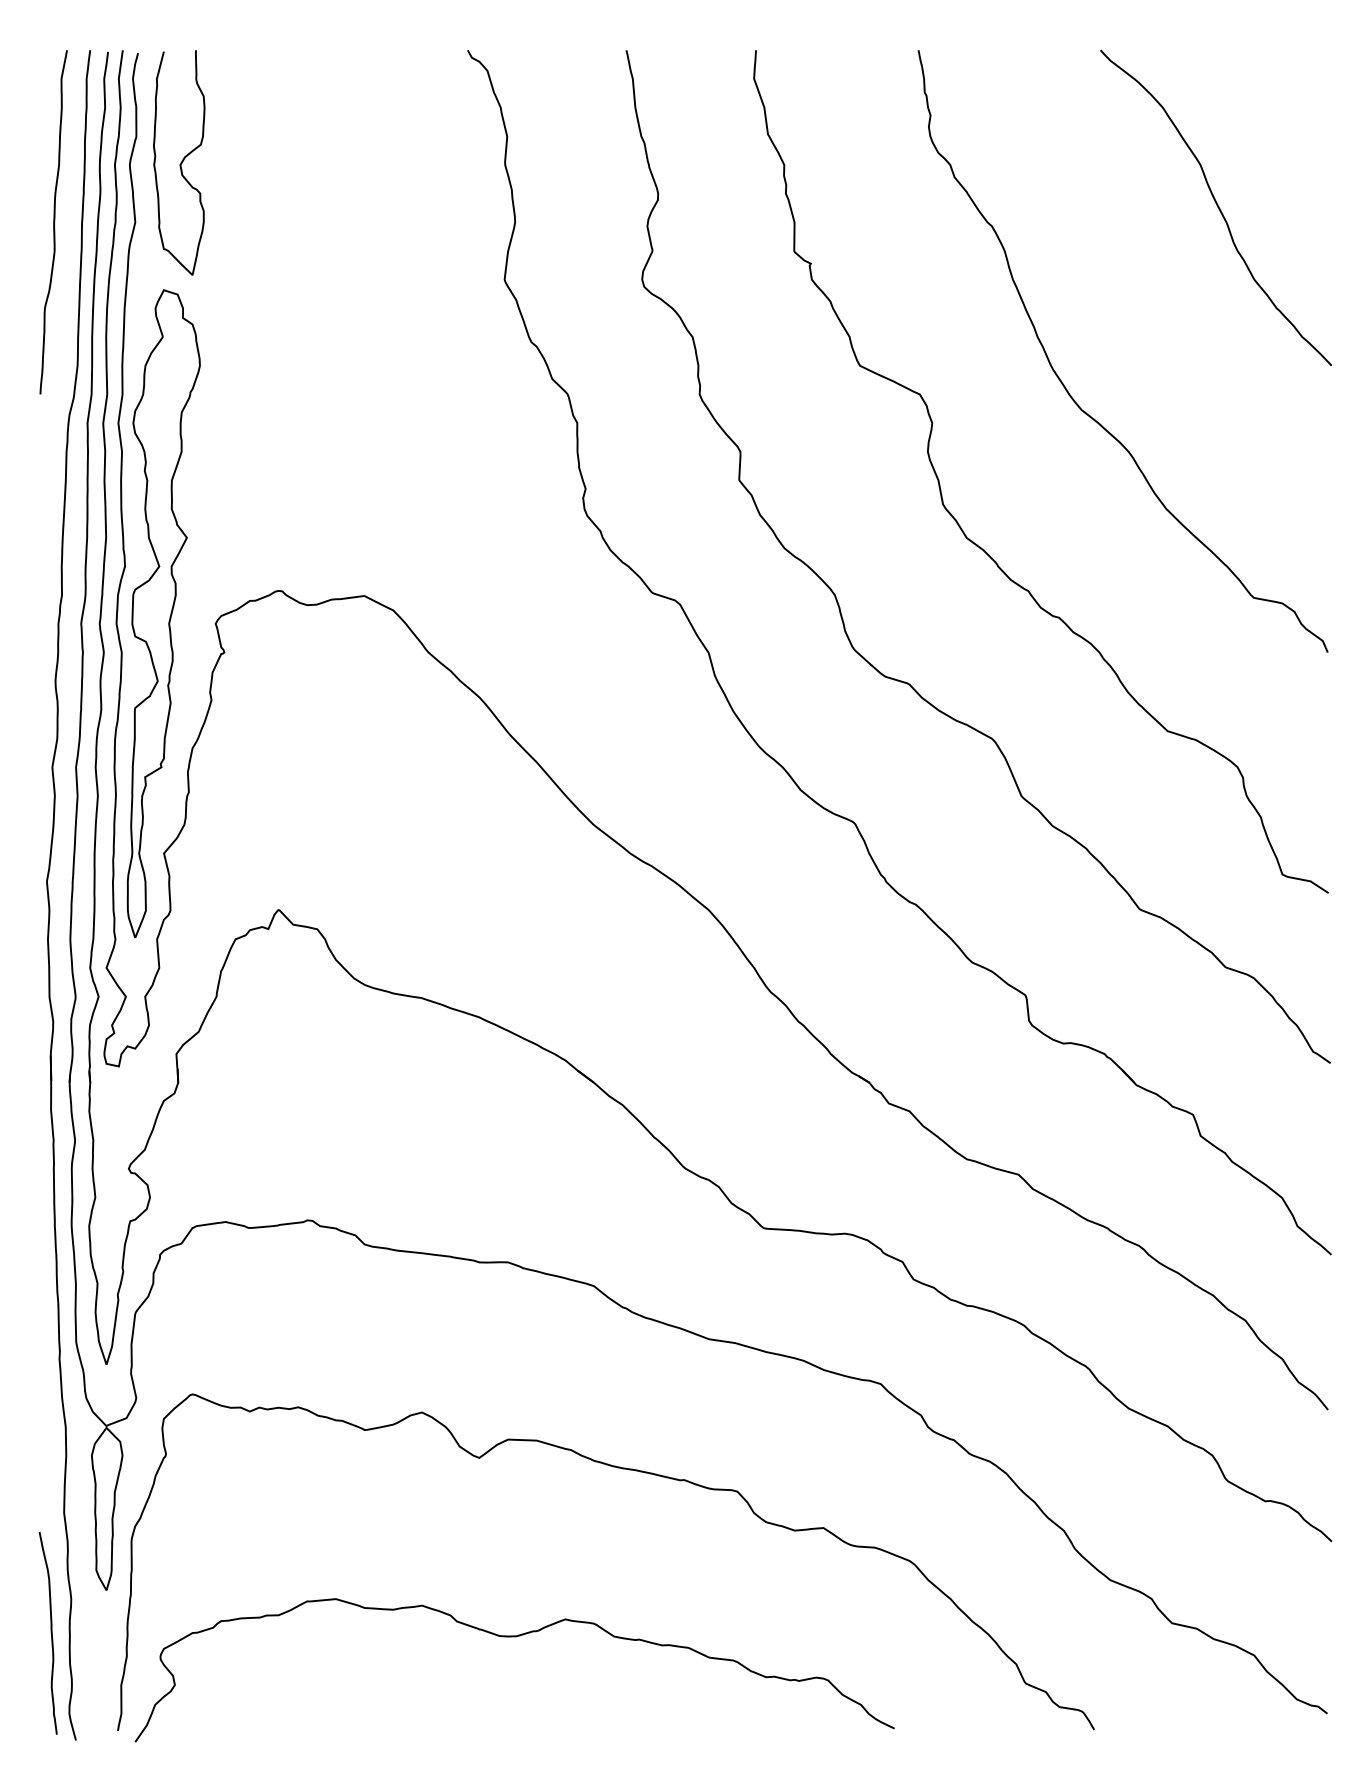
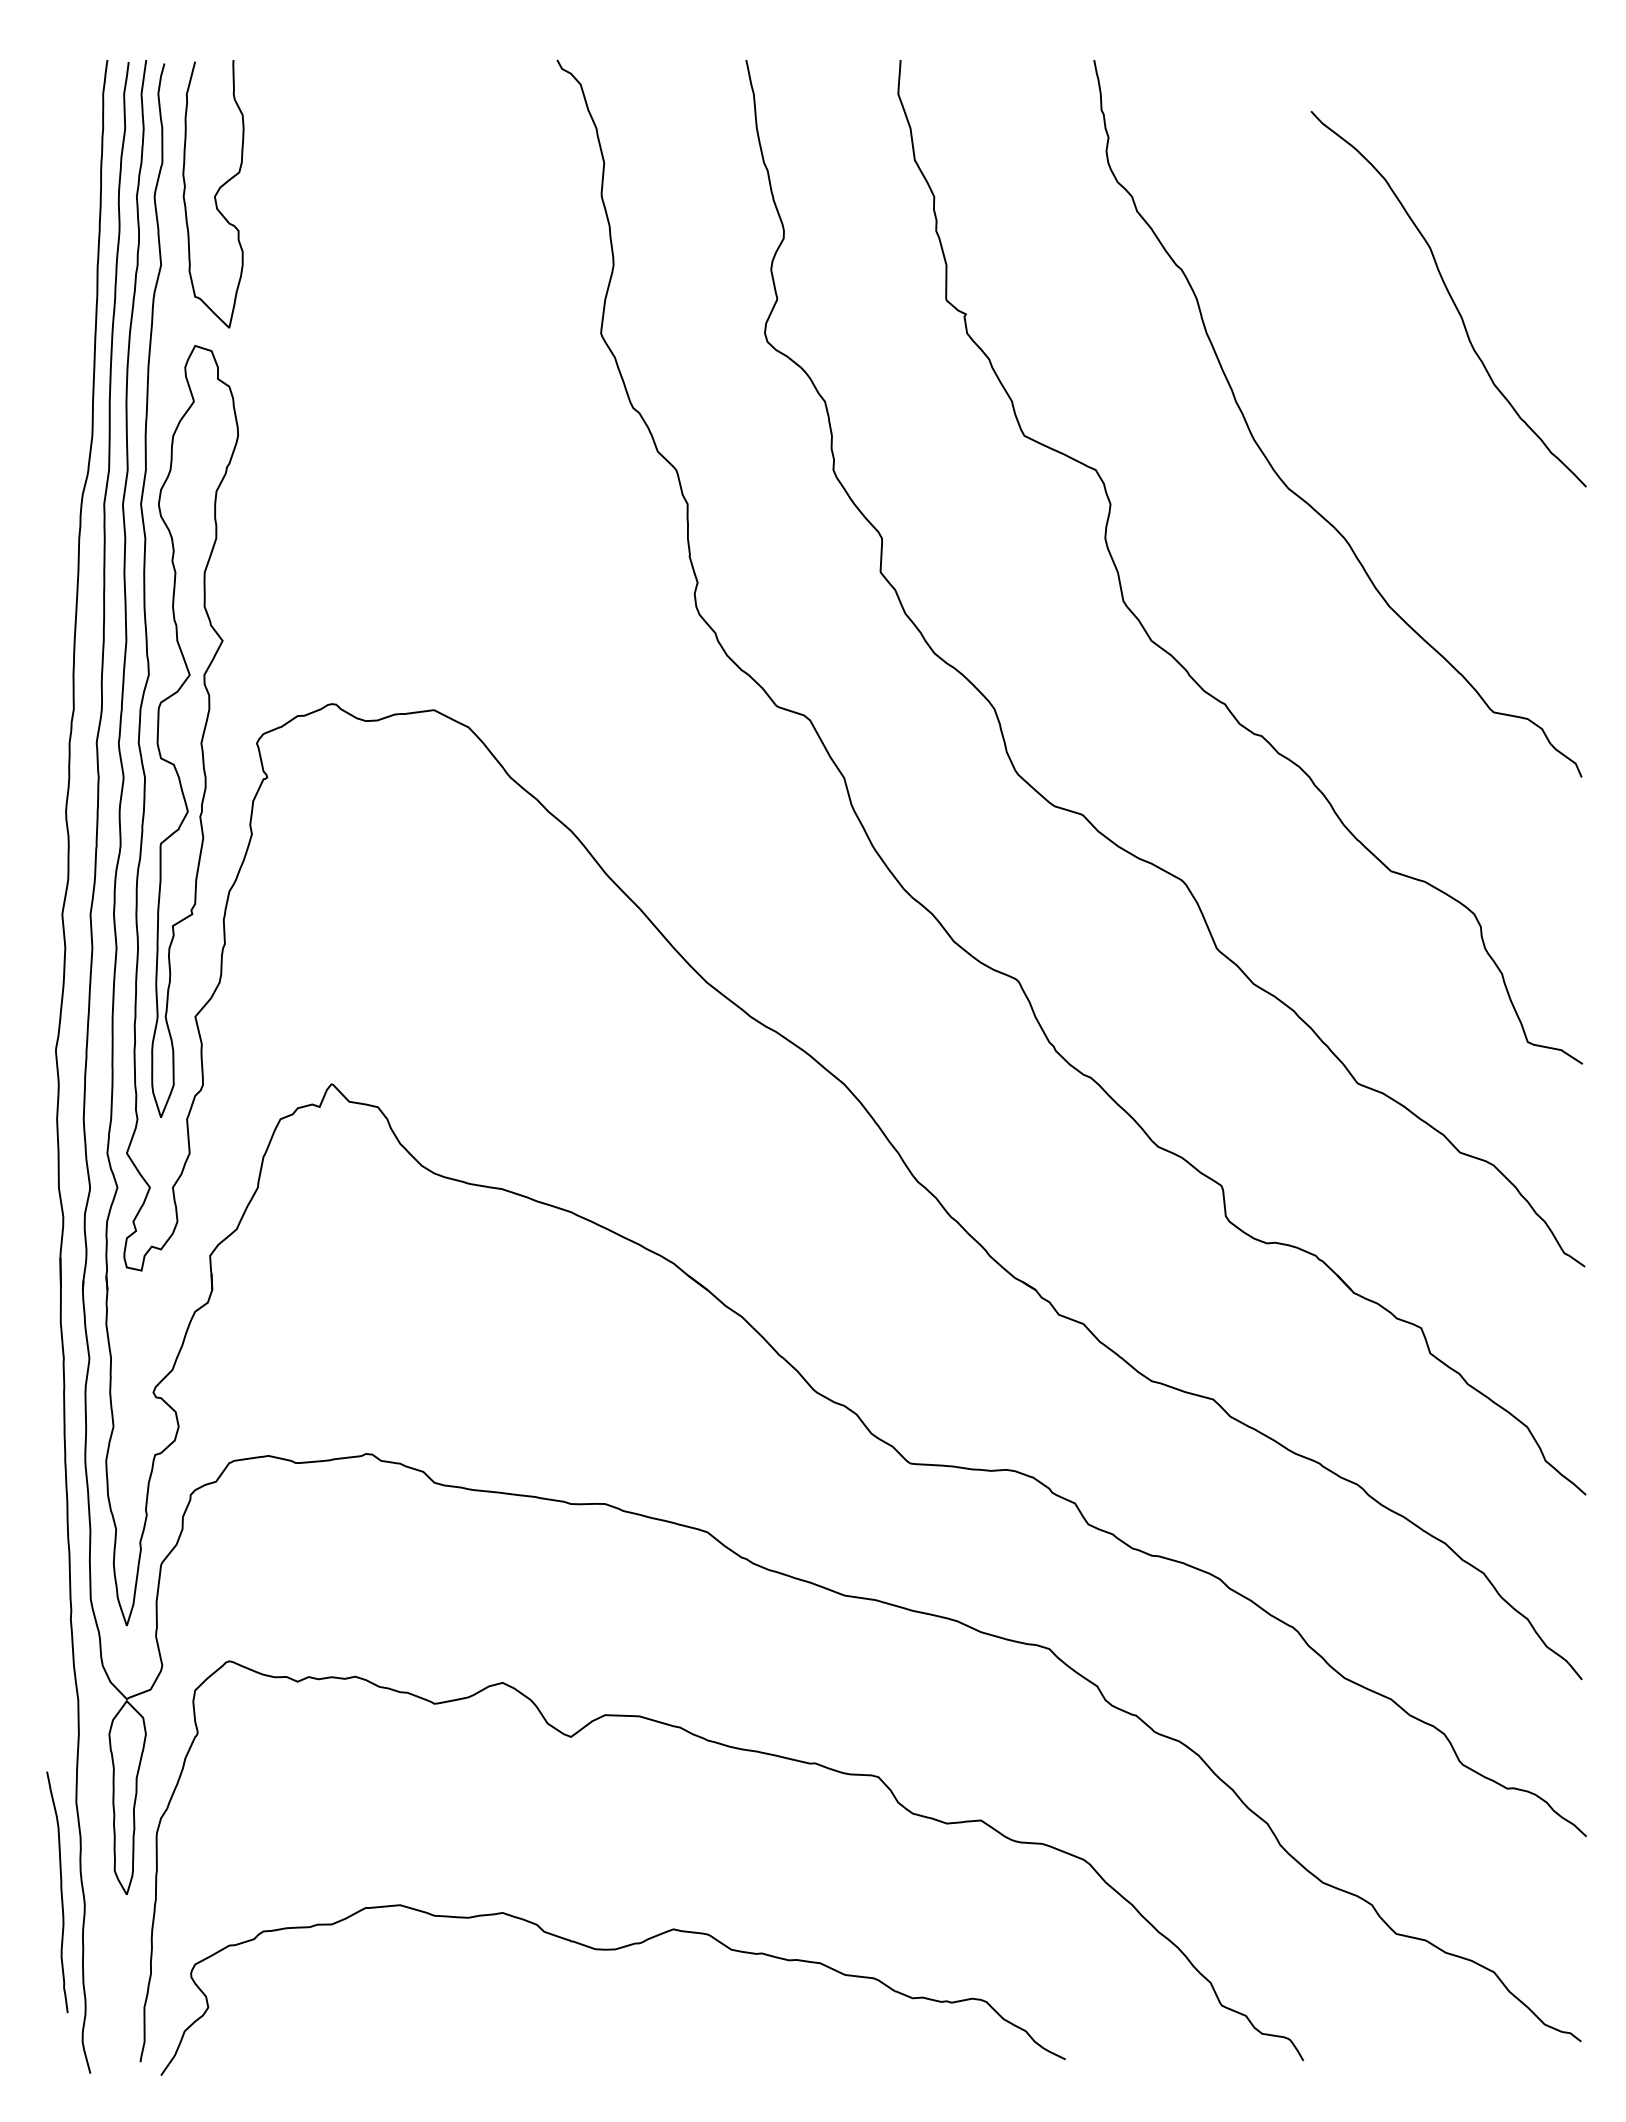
curve: (1217, 207) -> (1450, 298), moved
curve: (53, 222) -> (63, 265), removed
curve: (50, 1633) -> (60, 1892), moved

